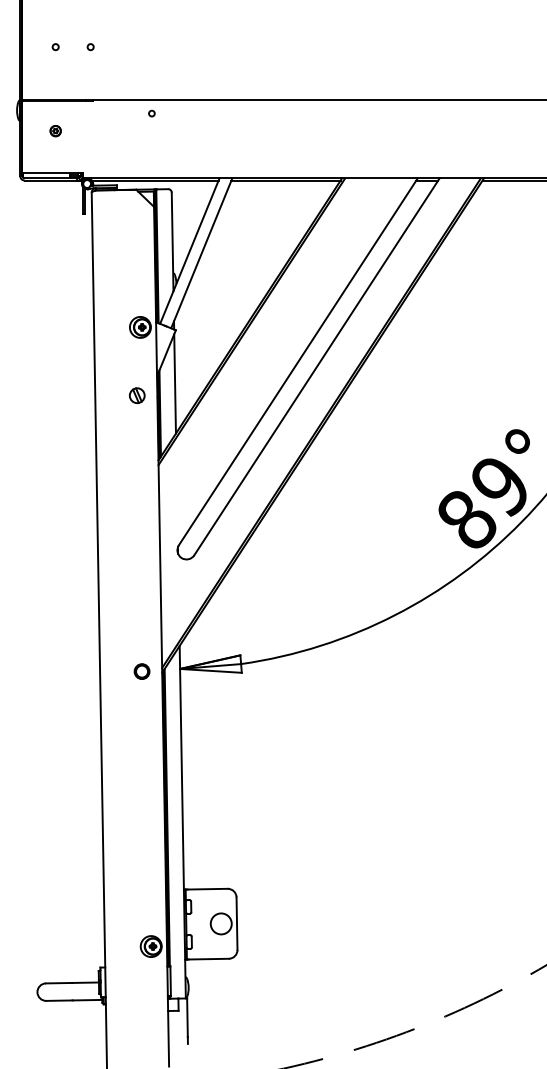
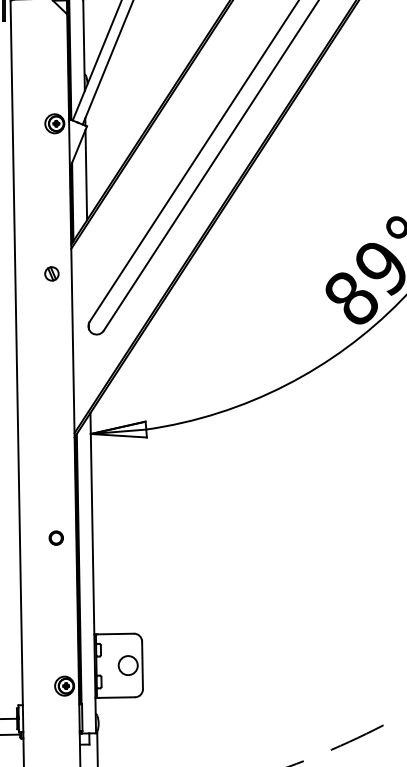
part: (137, 395) -> (52, 273), moved
part: (141, 671) -> (55, 538), moved

